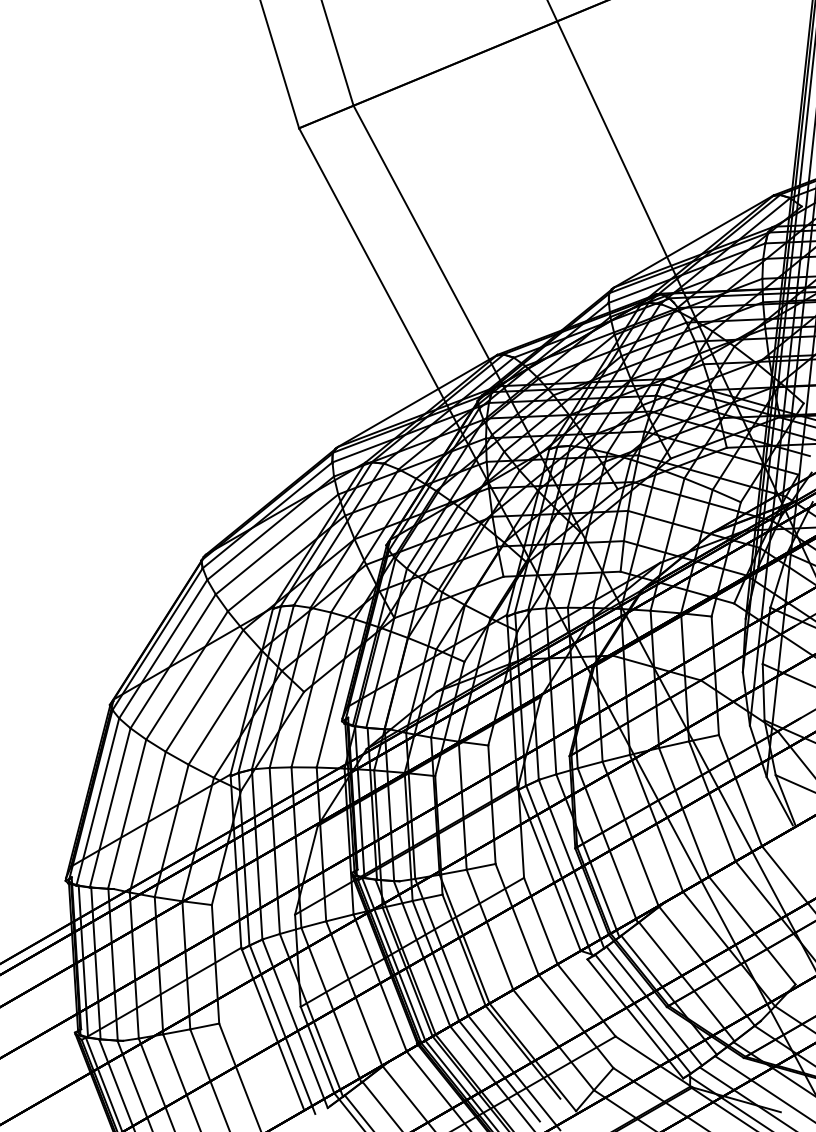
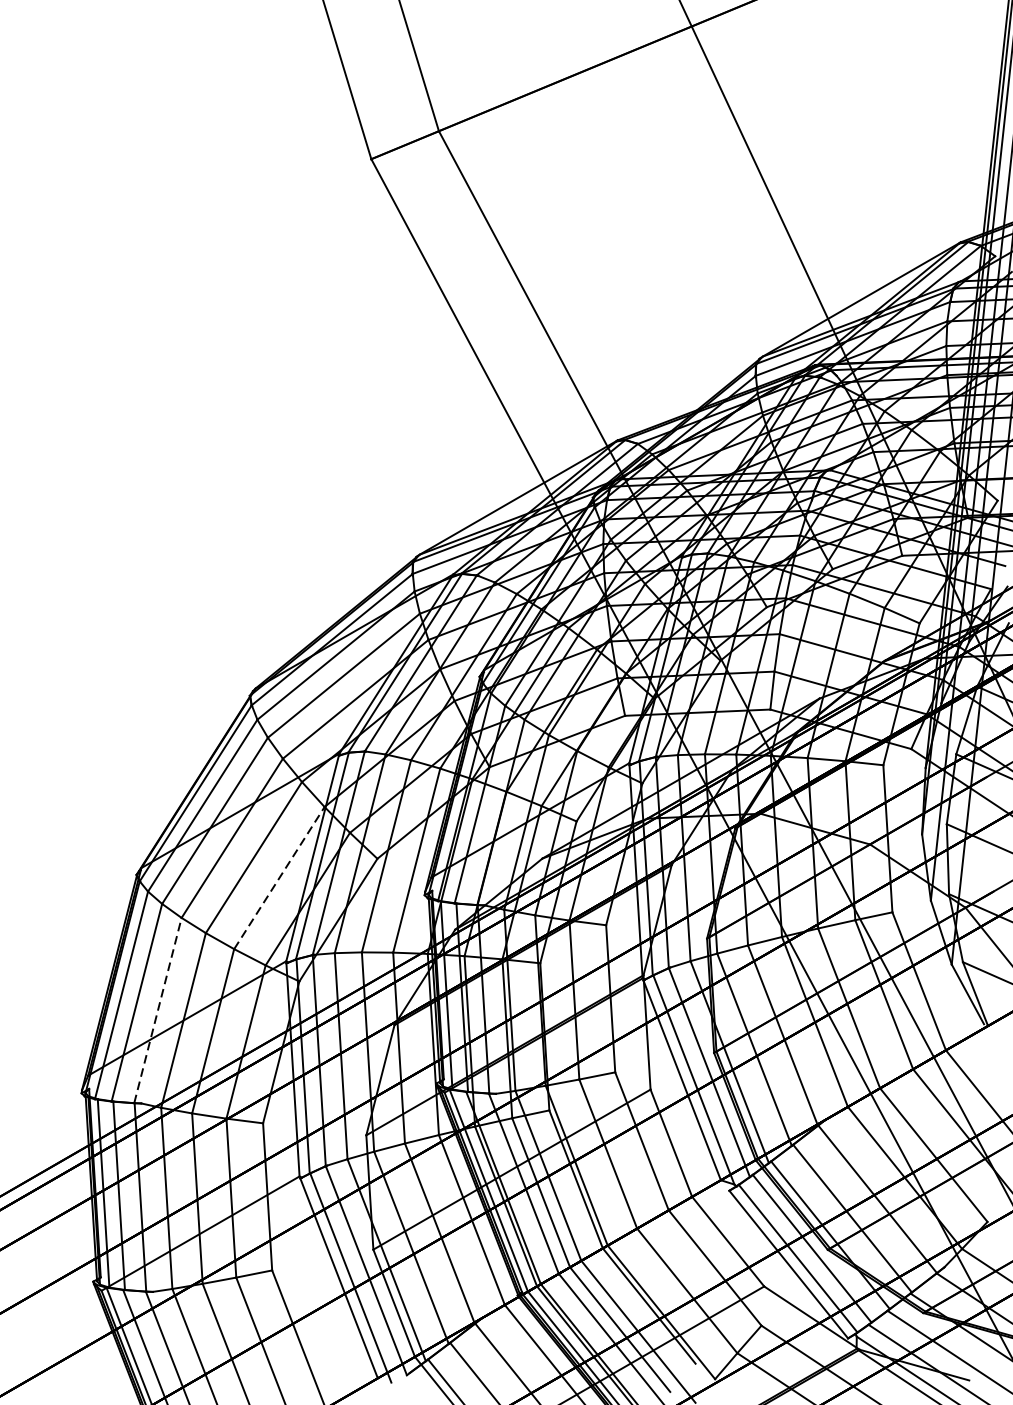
line: (225, 707) -> (279, 878), solid -> dashed
line: (127, 813) -> (158, 1009), solid -> dashed

